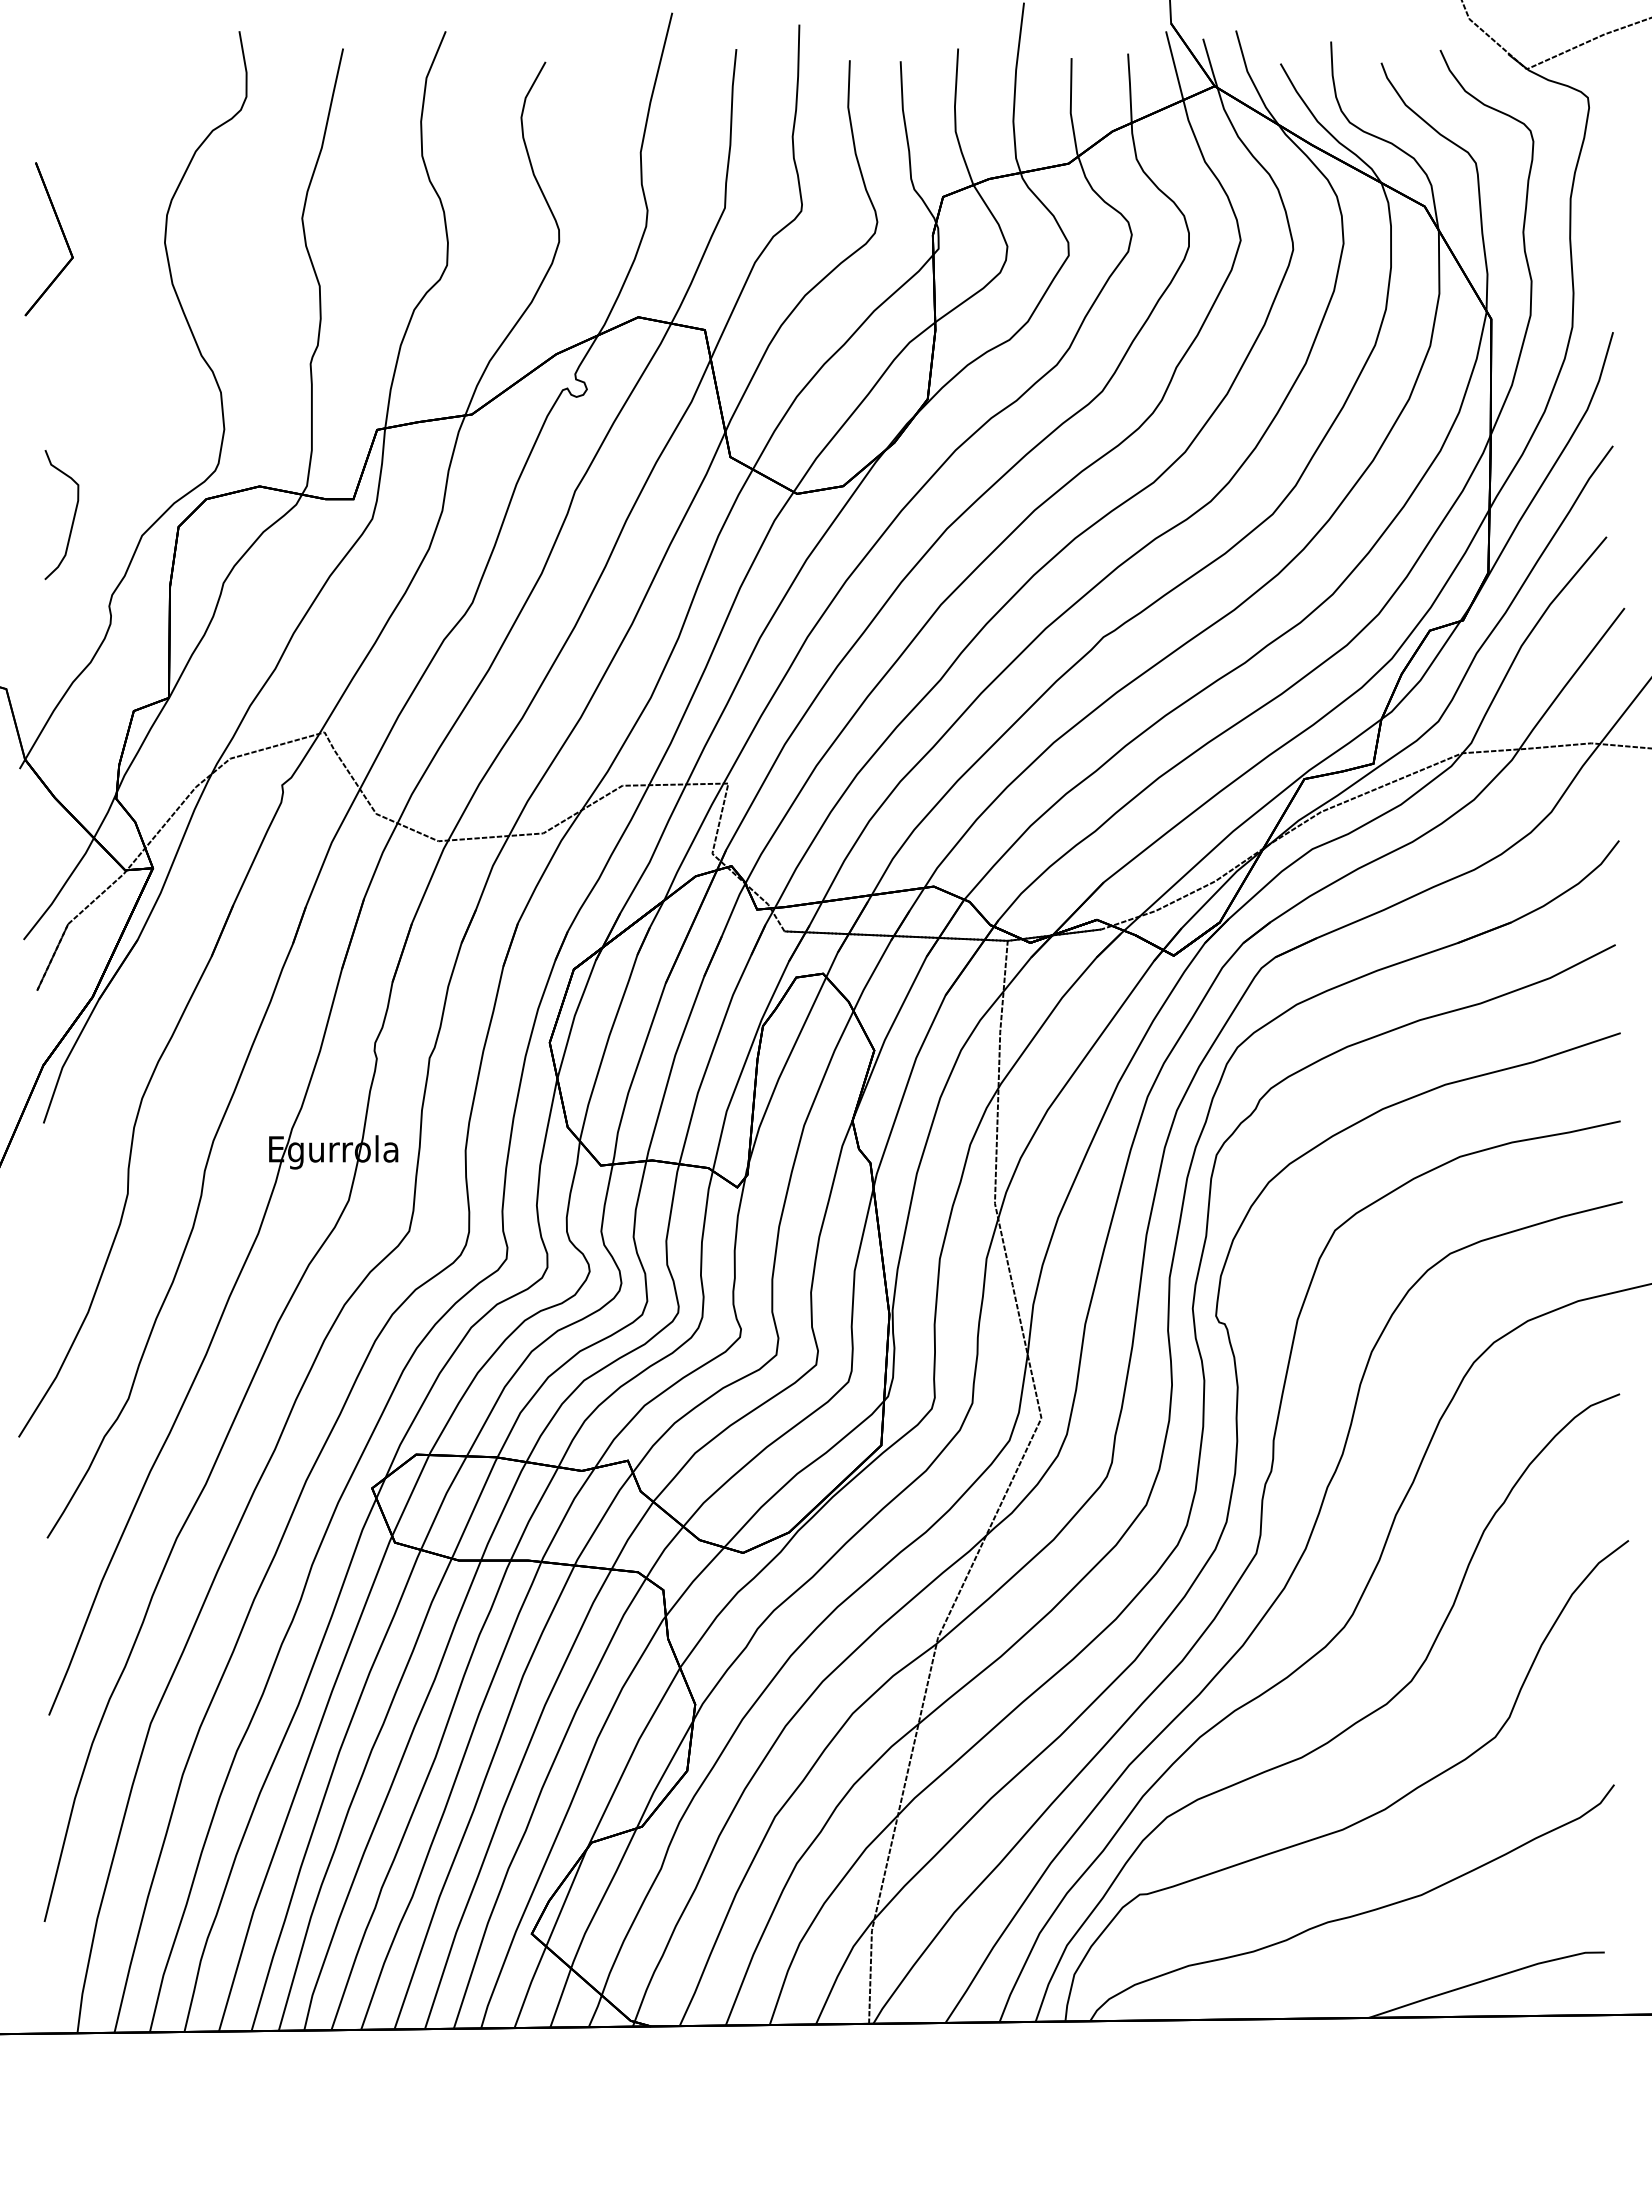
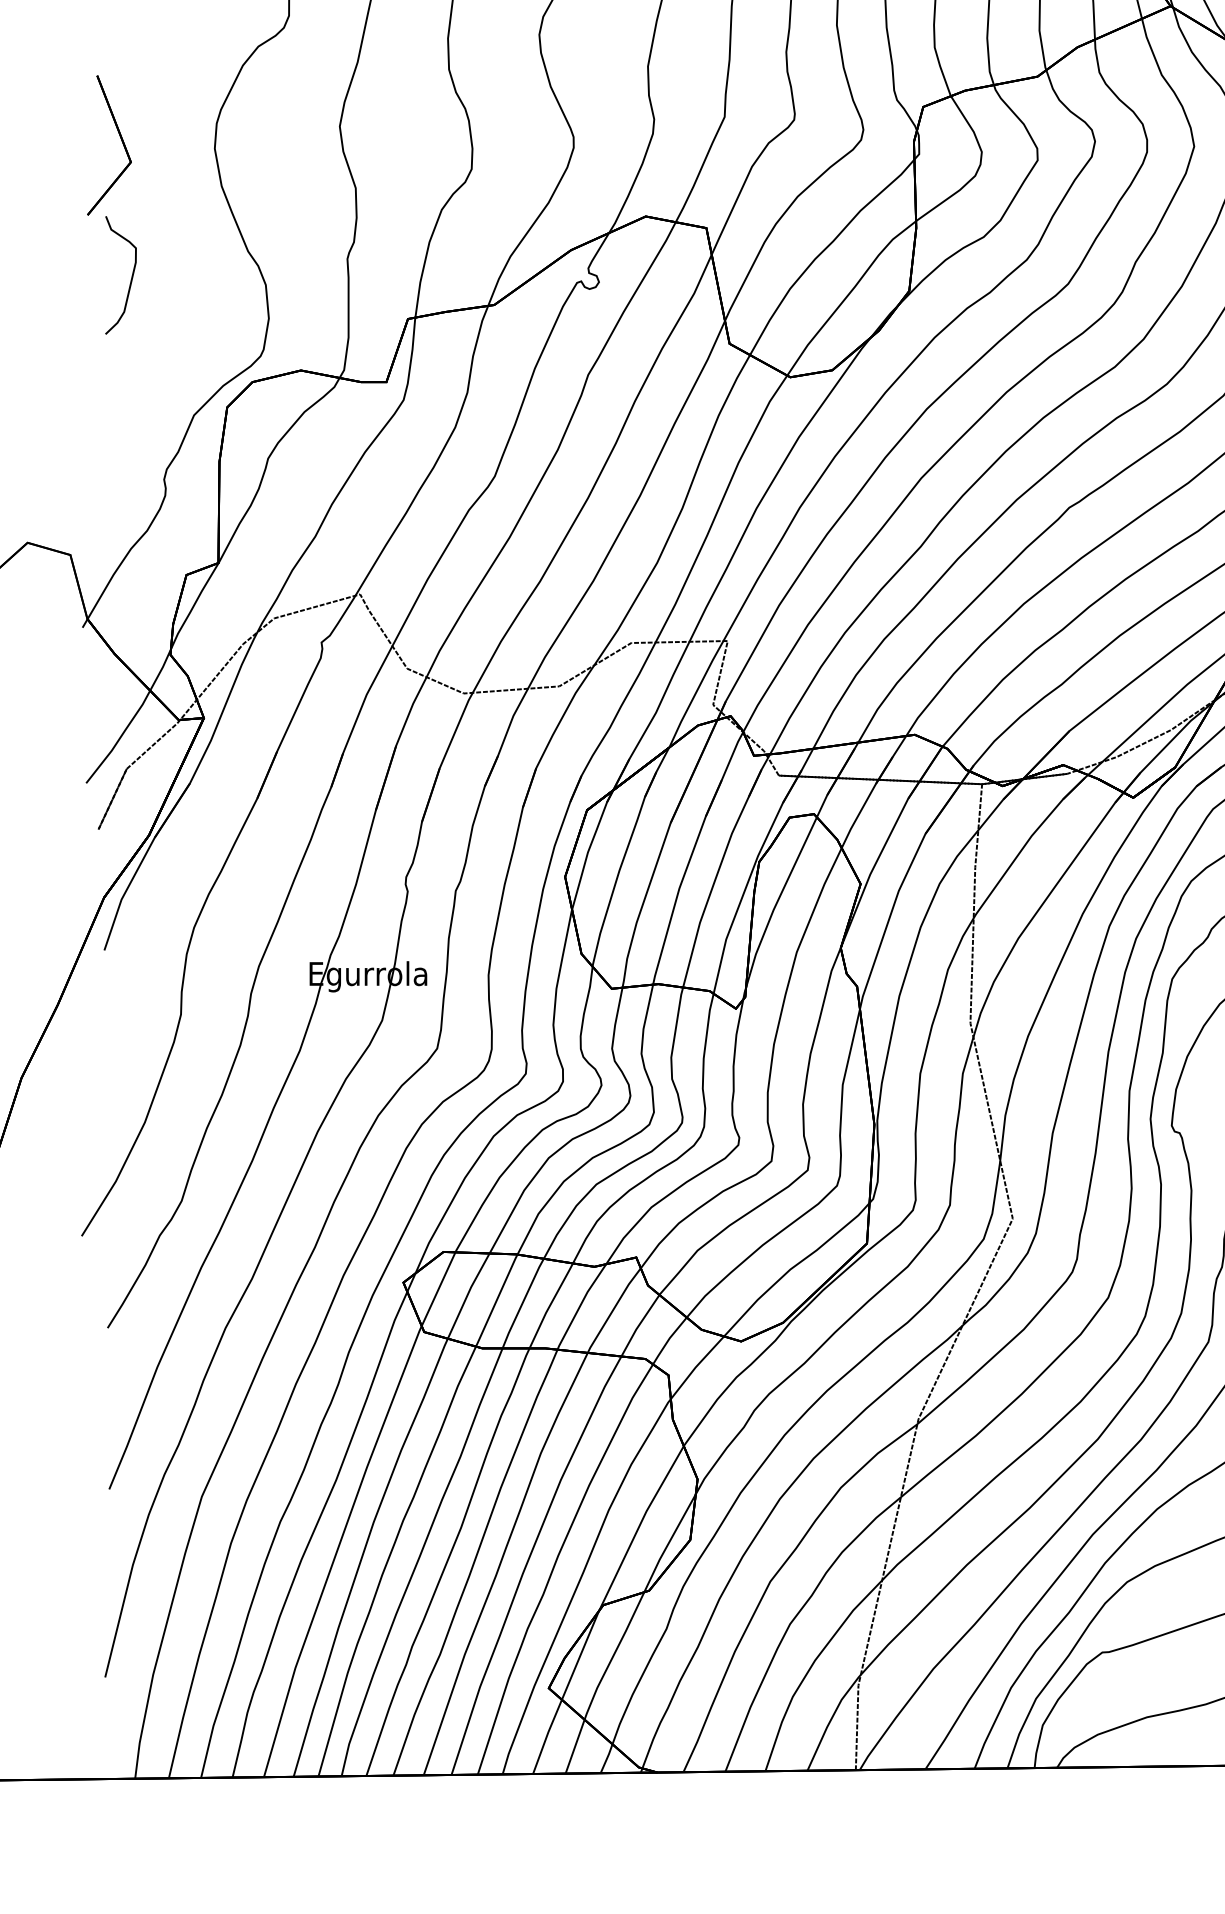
curve: (72, 519) -> (130, 279), moved

